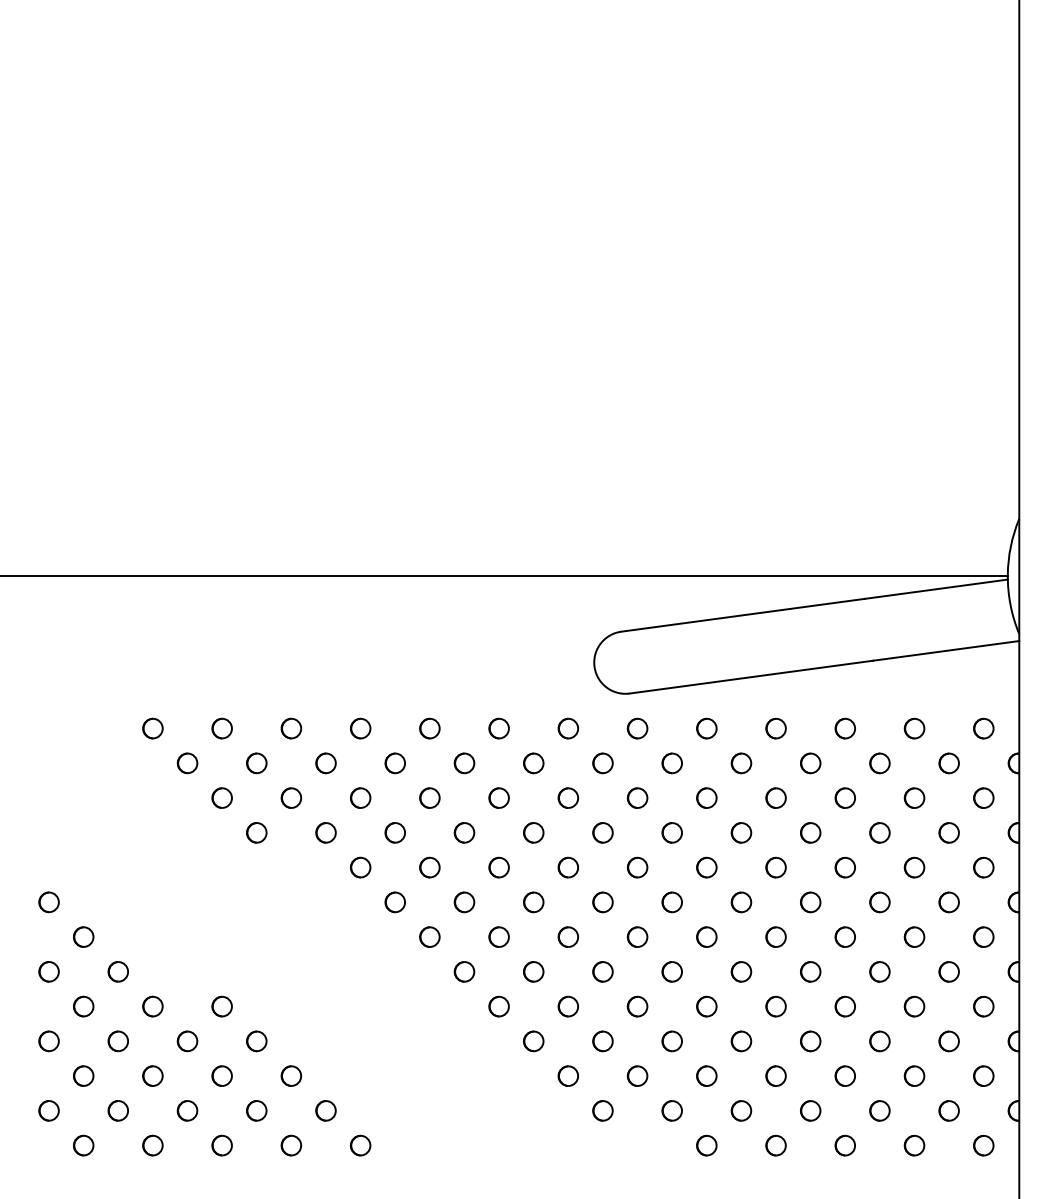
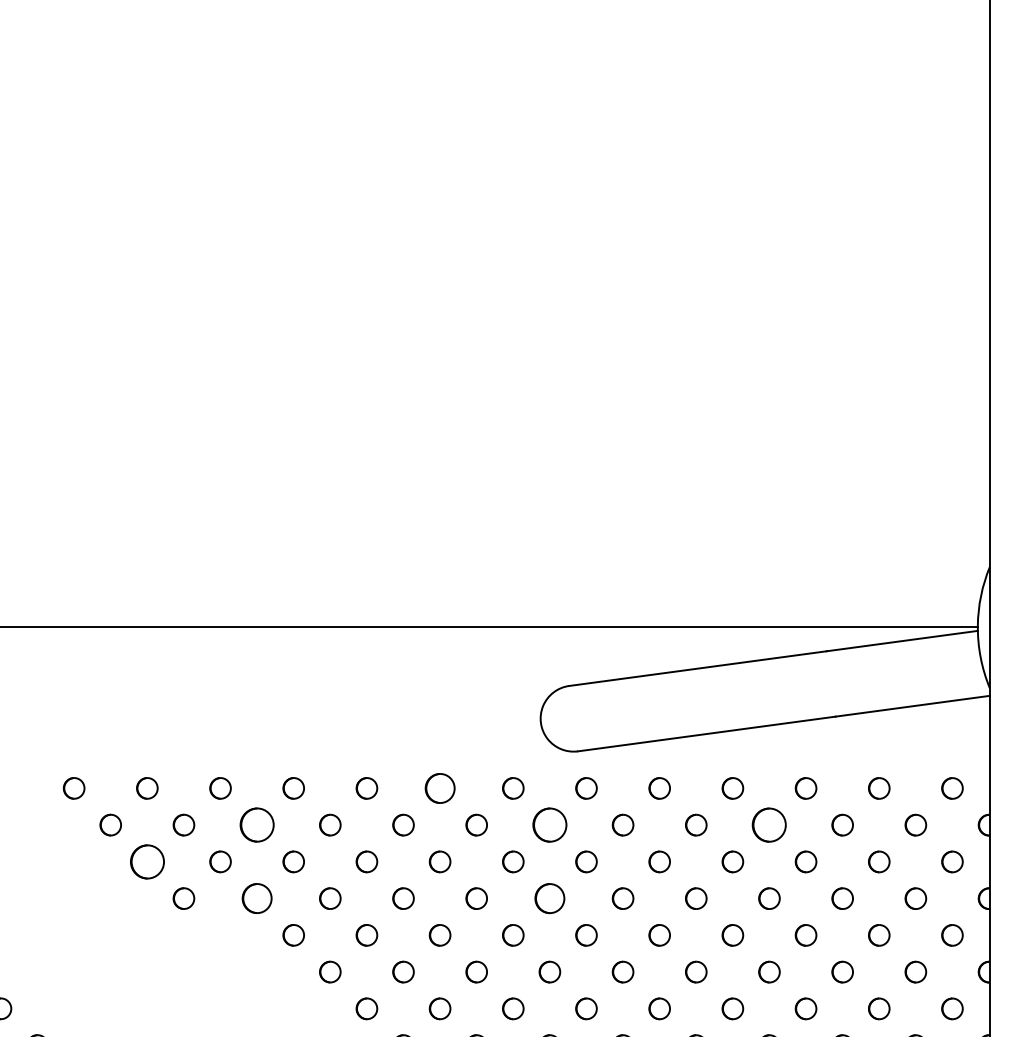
part: (498, 728) -> (439, 788), size x1.4
part: (325, 763) -> (256, 825), size x1.6
part: (602, 763) -> (549, 825), size x1.6
part: (810, 763) -> (769, 825), size x1.6
part: (221, 797) -> (146, 861), size x1.6
part: (325, 832) -> (256, 898), size x1.4
part: (602, 832) -> (549, 898), size x1.4

